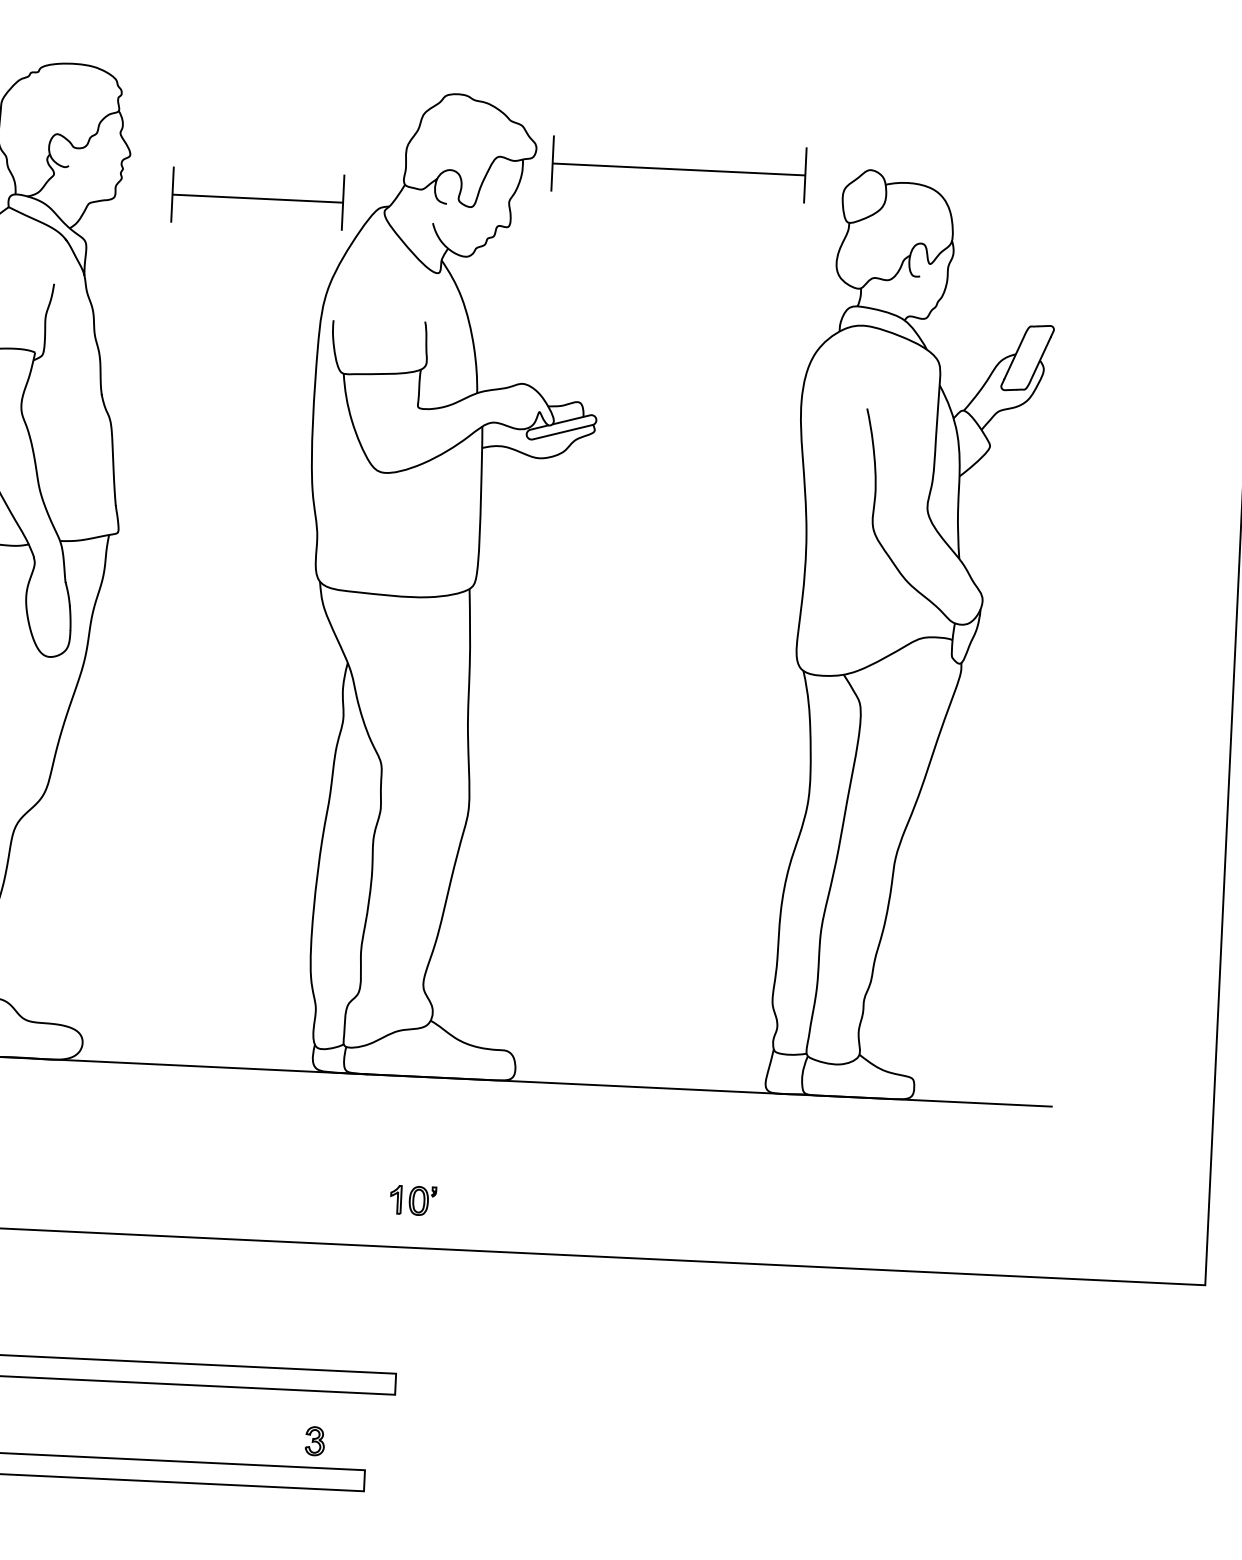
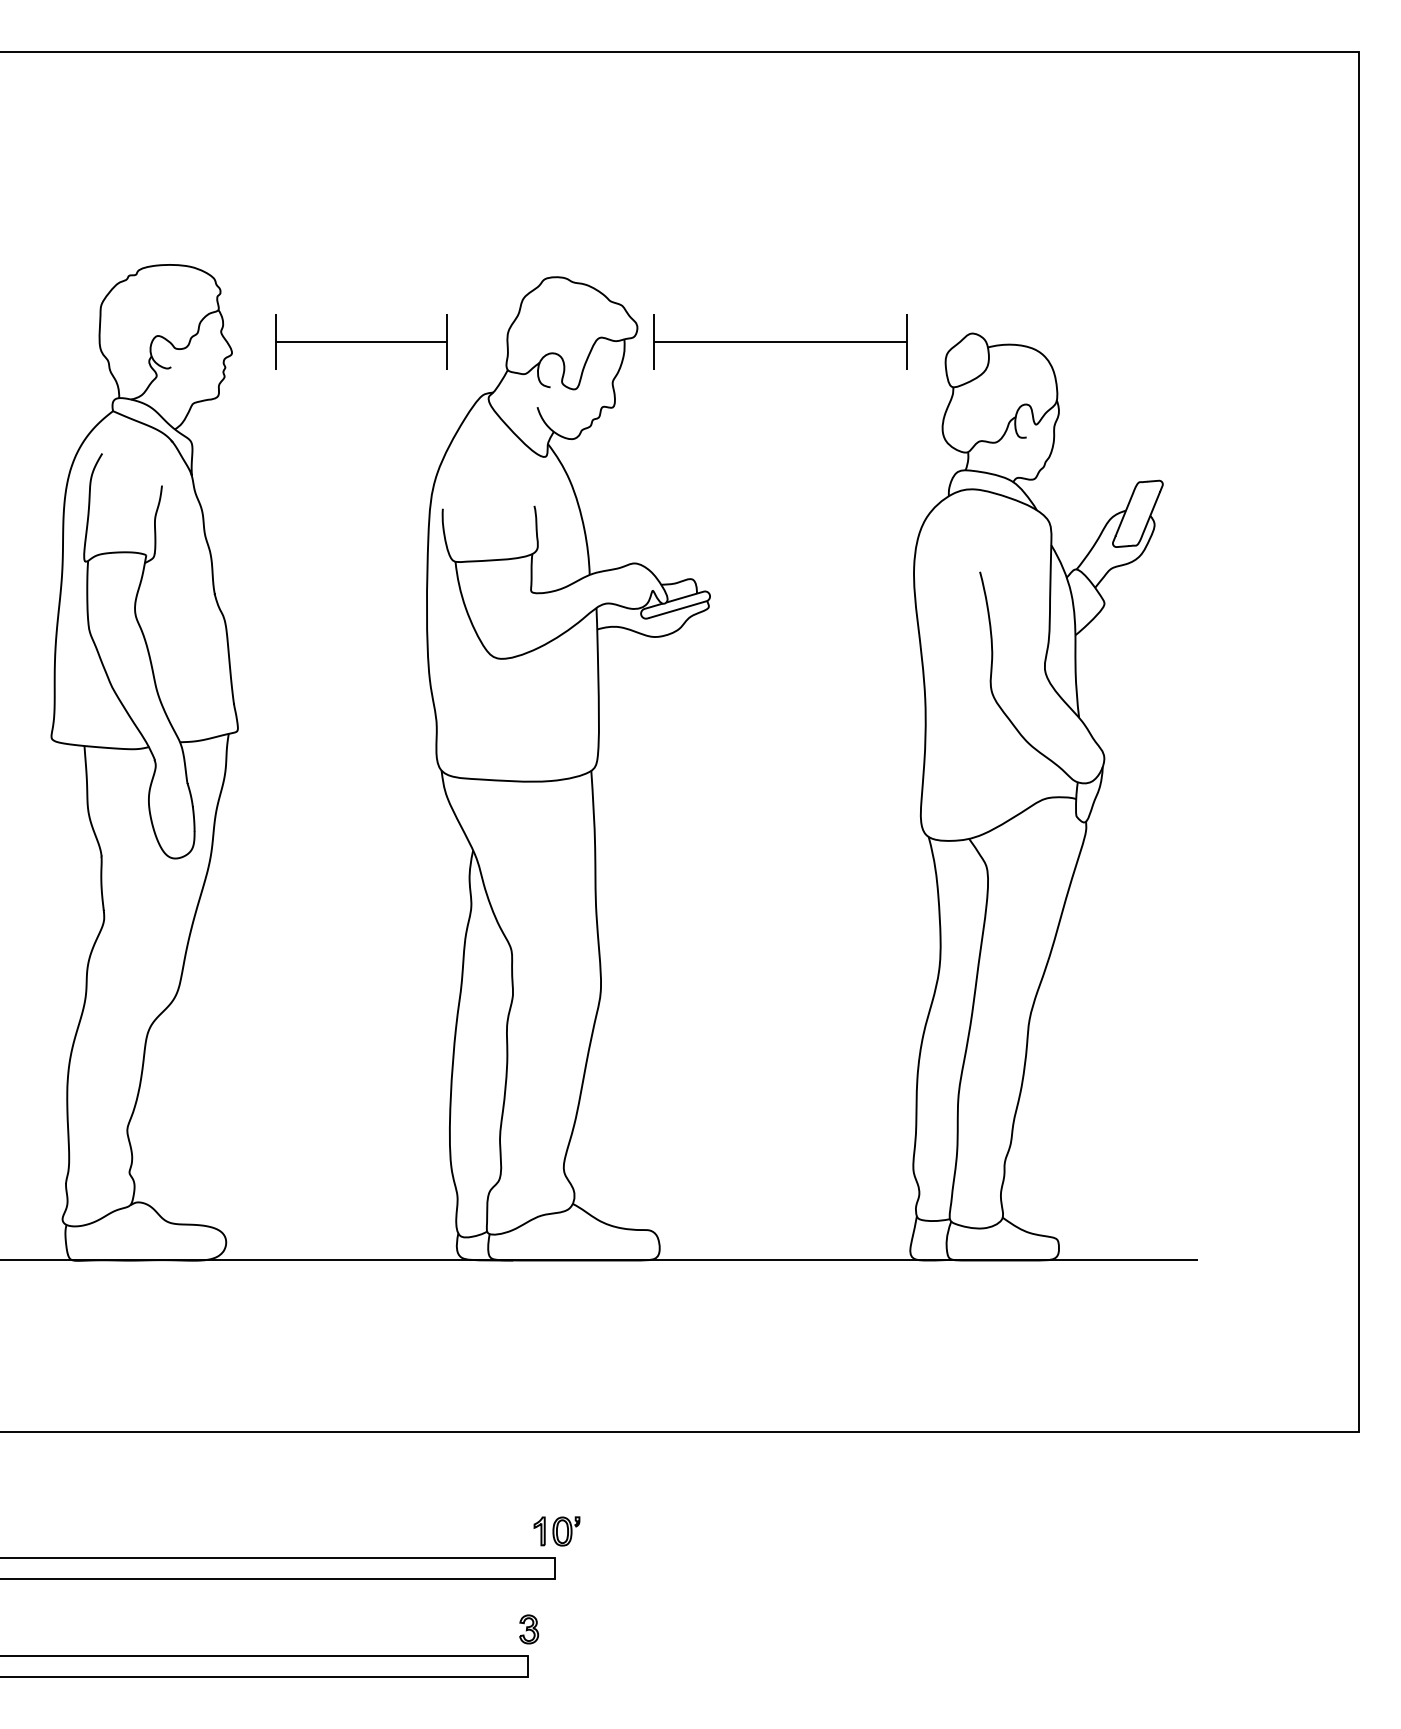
part: (257, 198) -> (361, 341), moved
part: (412, 1200) -> (556, 1531), moved
part: (315, 1441) -> (529, 1629), moved

